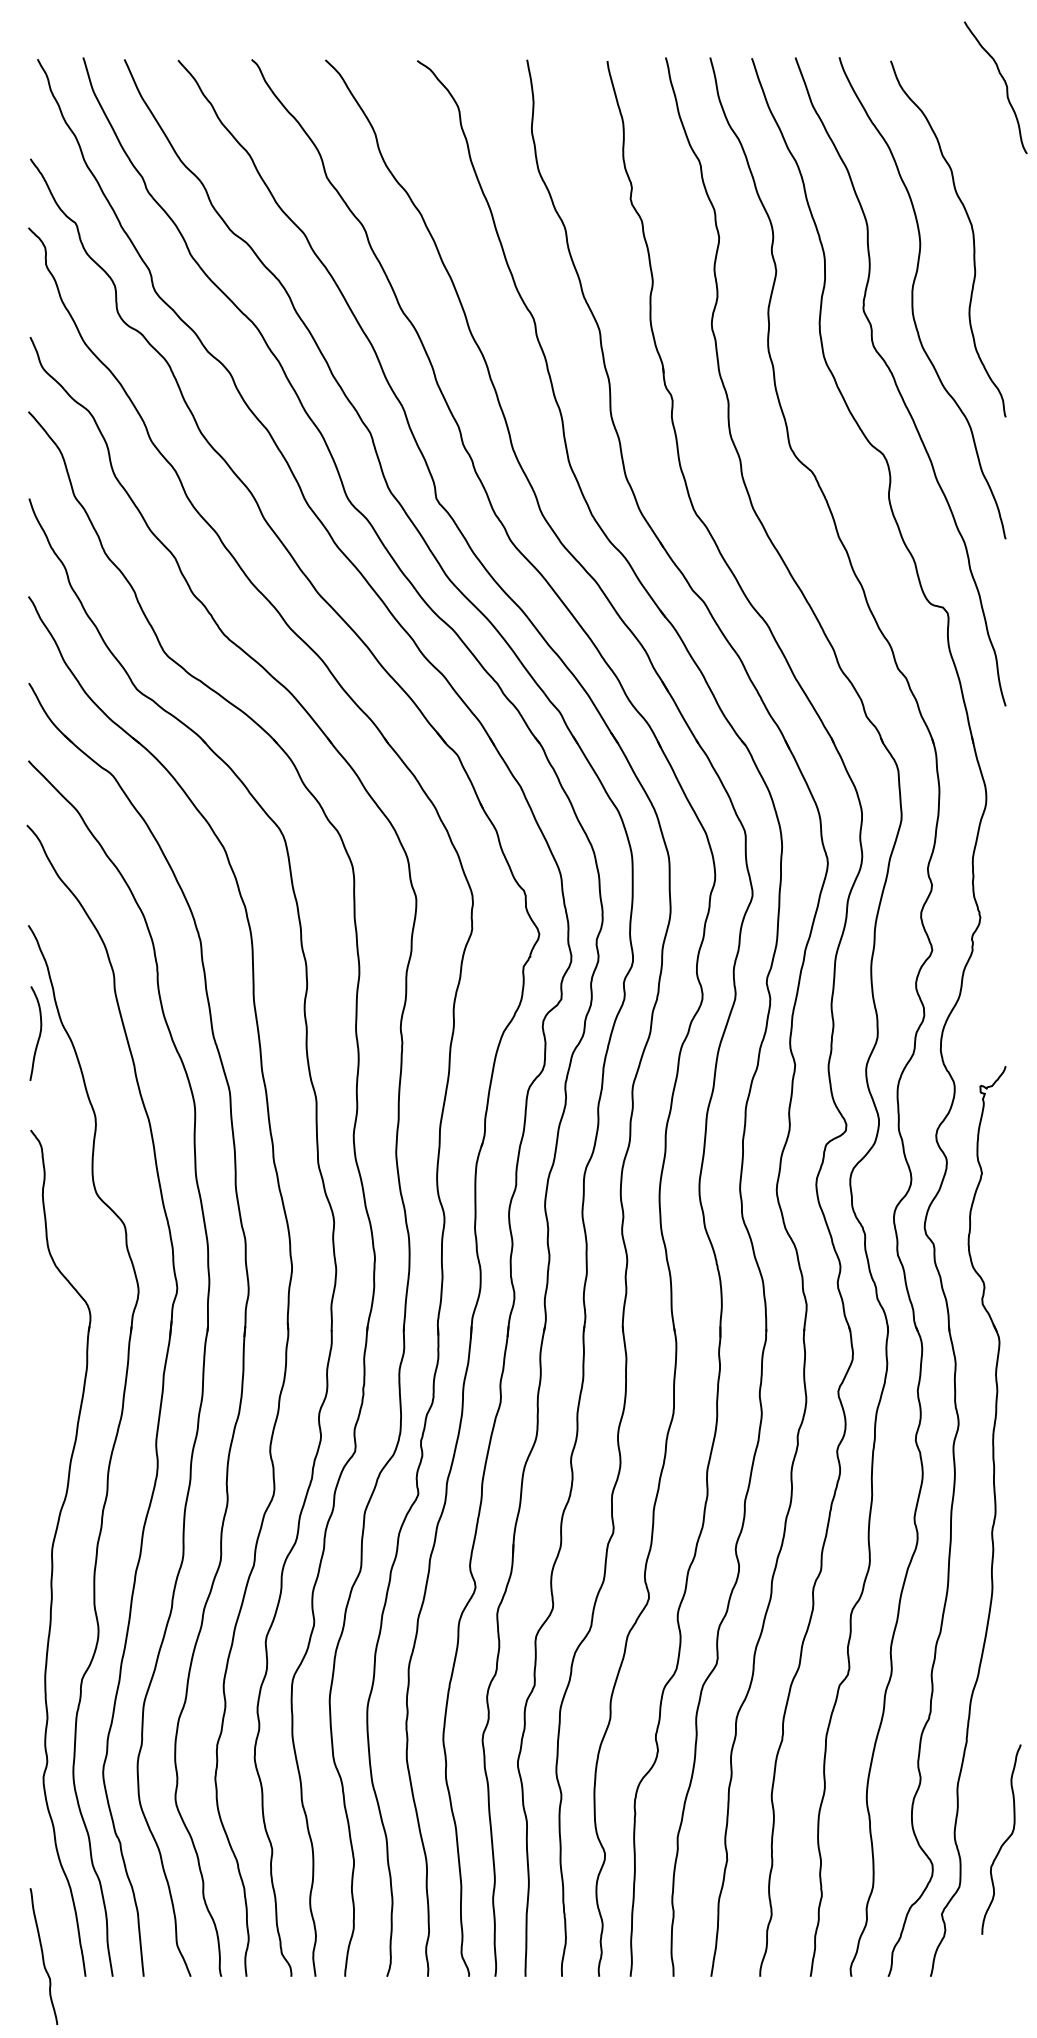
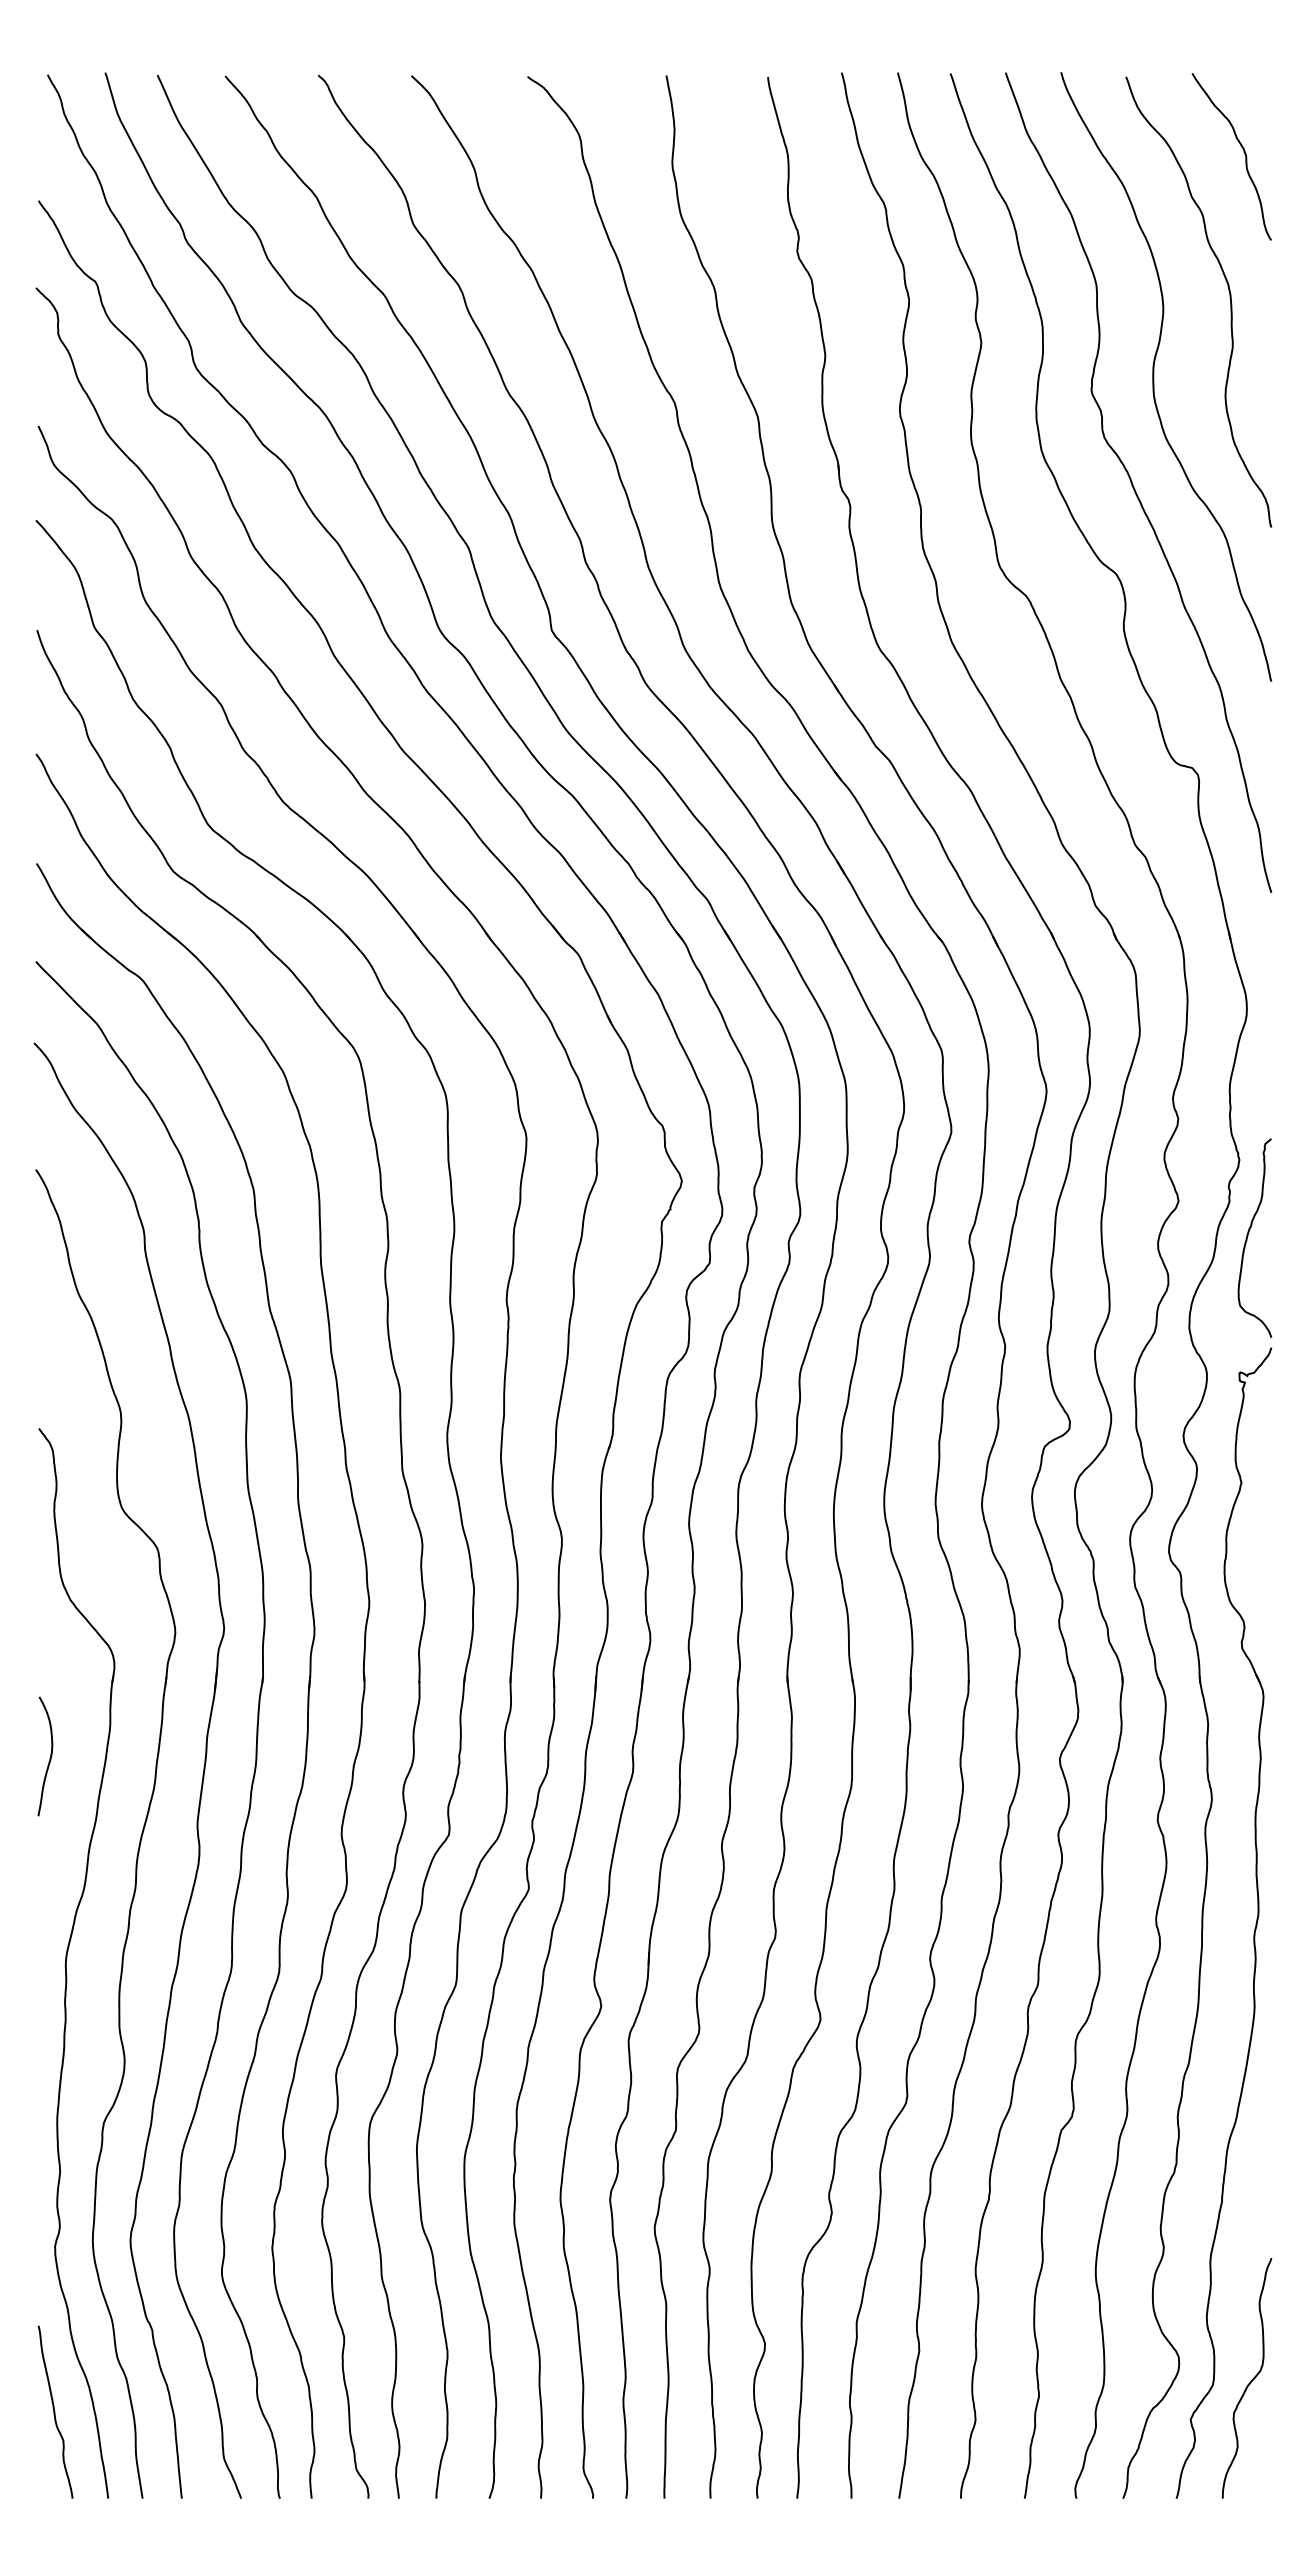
curve: (1005, 83) -> (1243, 151), moved
curve: (987, 978) -> (1248, 1236), added
curve: (39, 1035) -> (49, 1758), moved
curve: (1004, 1842) -> (1250, 2381), moved
curve: (43, 1956) -> (55, 2411), moved

